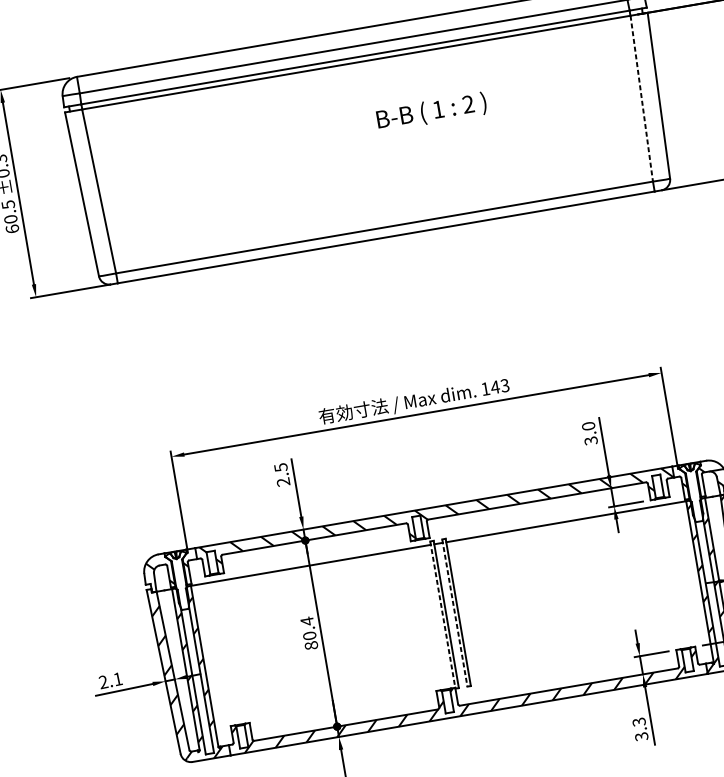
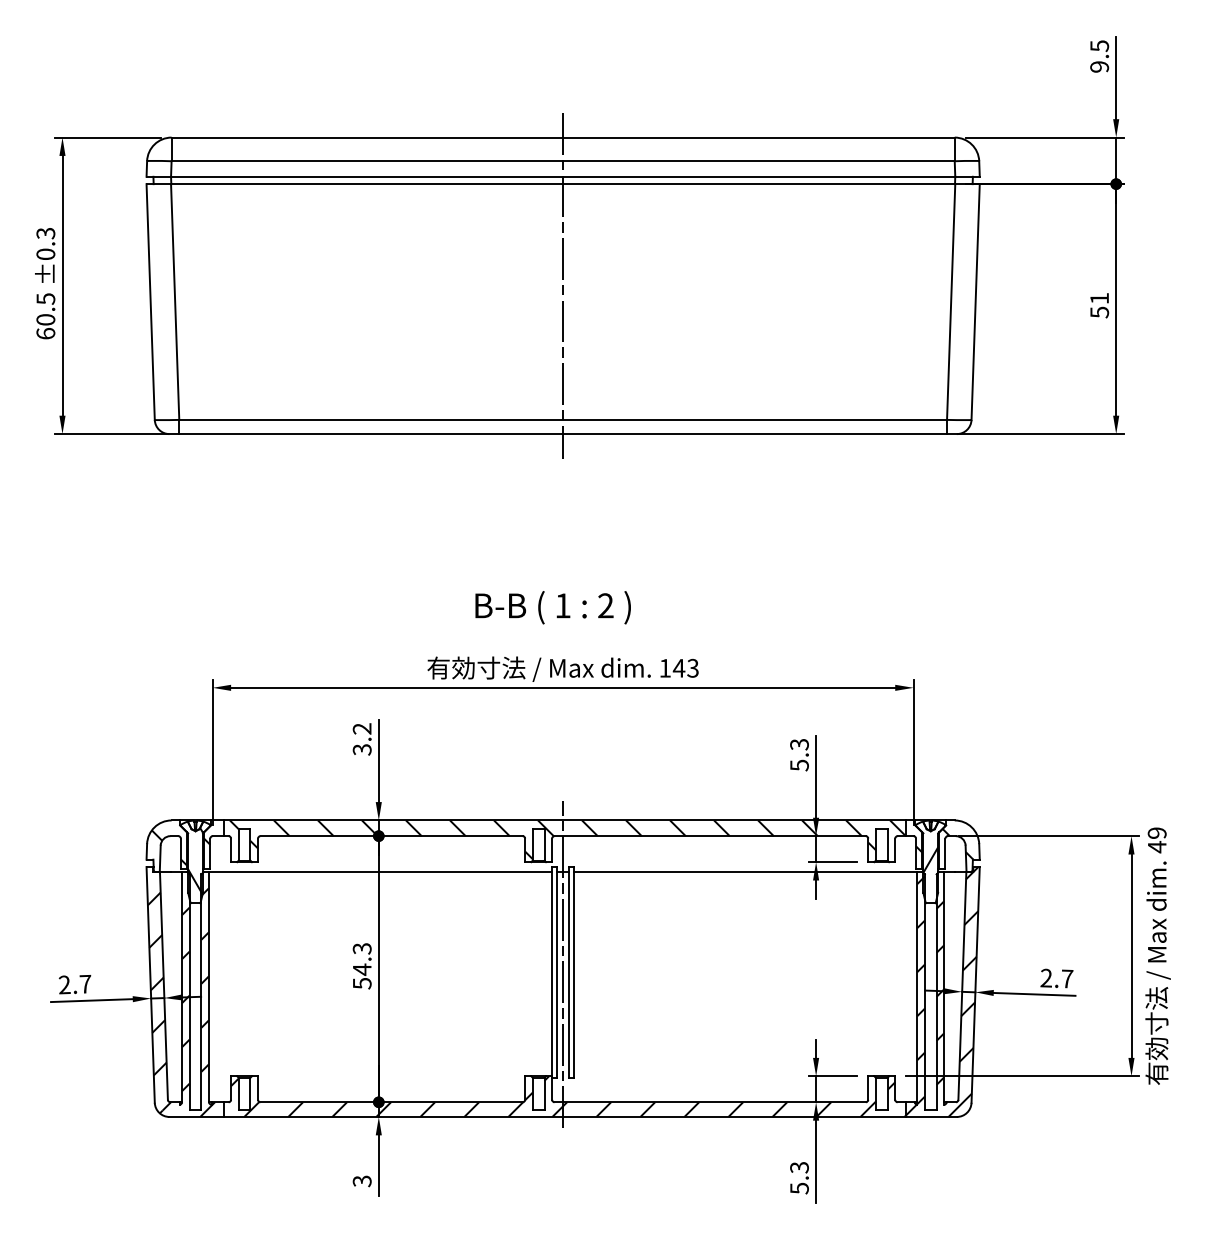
line: (642, 98) -> (951, 302), dashed -> solid
text: (431, 111) -> (552, 607), moved
line: (368, 133) -> (563, 285), added
text: (589, 433) -> (799, 754), 3.0 -> 5.3
text: (281, 475) -> (361, 739), 2.5 -> 3.2
hatch: (693, 490) -> (930, 859), added
hatch: (180, 579) -> (195, 860), added
line: (449, 608) -> (563, 964), added
line: (455, 613) -> (569, 972), dashed -> solid
line: (443, 614) -> (552, 971), dashed -> solid
text: (308, 633) -> (361, 965), 80.4 -> 54.3
text: (117, 678) -> (85, 983), 2.1 -> 2.7
text: (641, 735) -> (799, 1187), 3.3 -> 5.3

